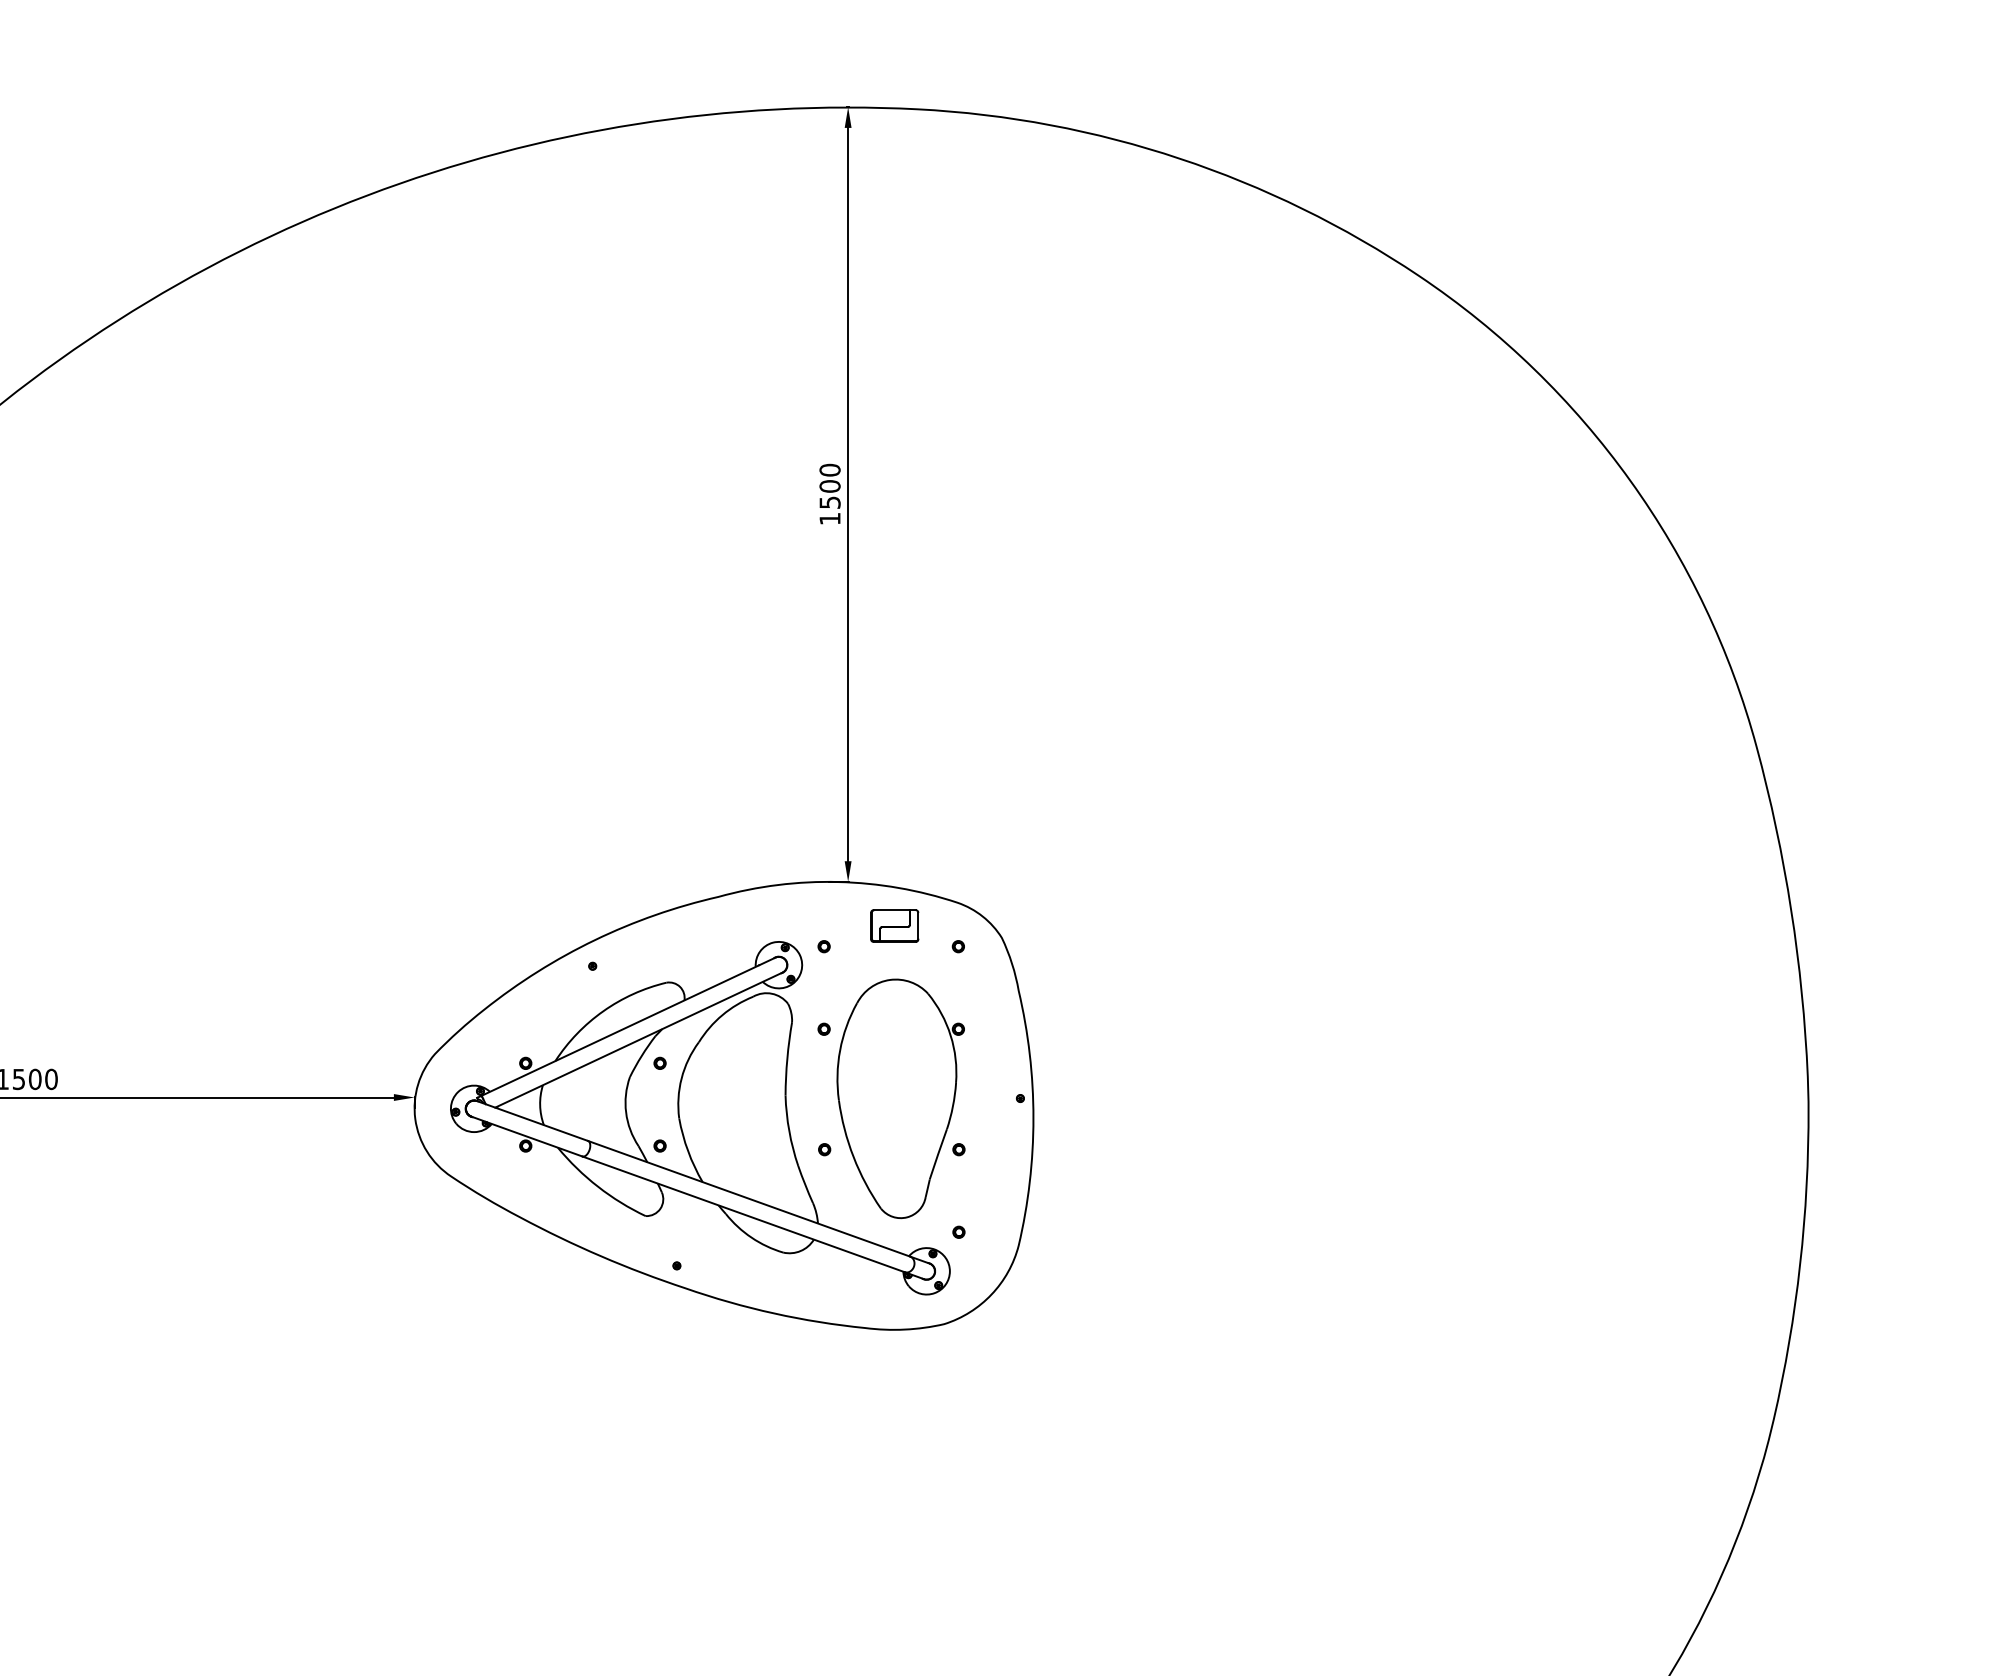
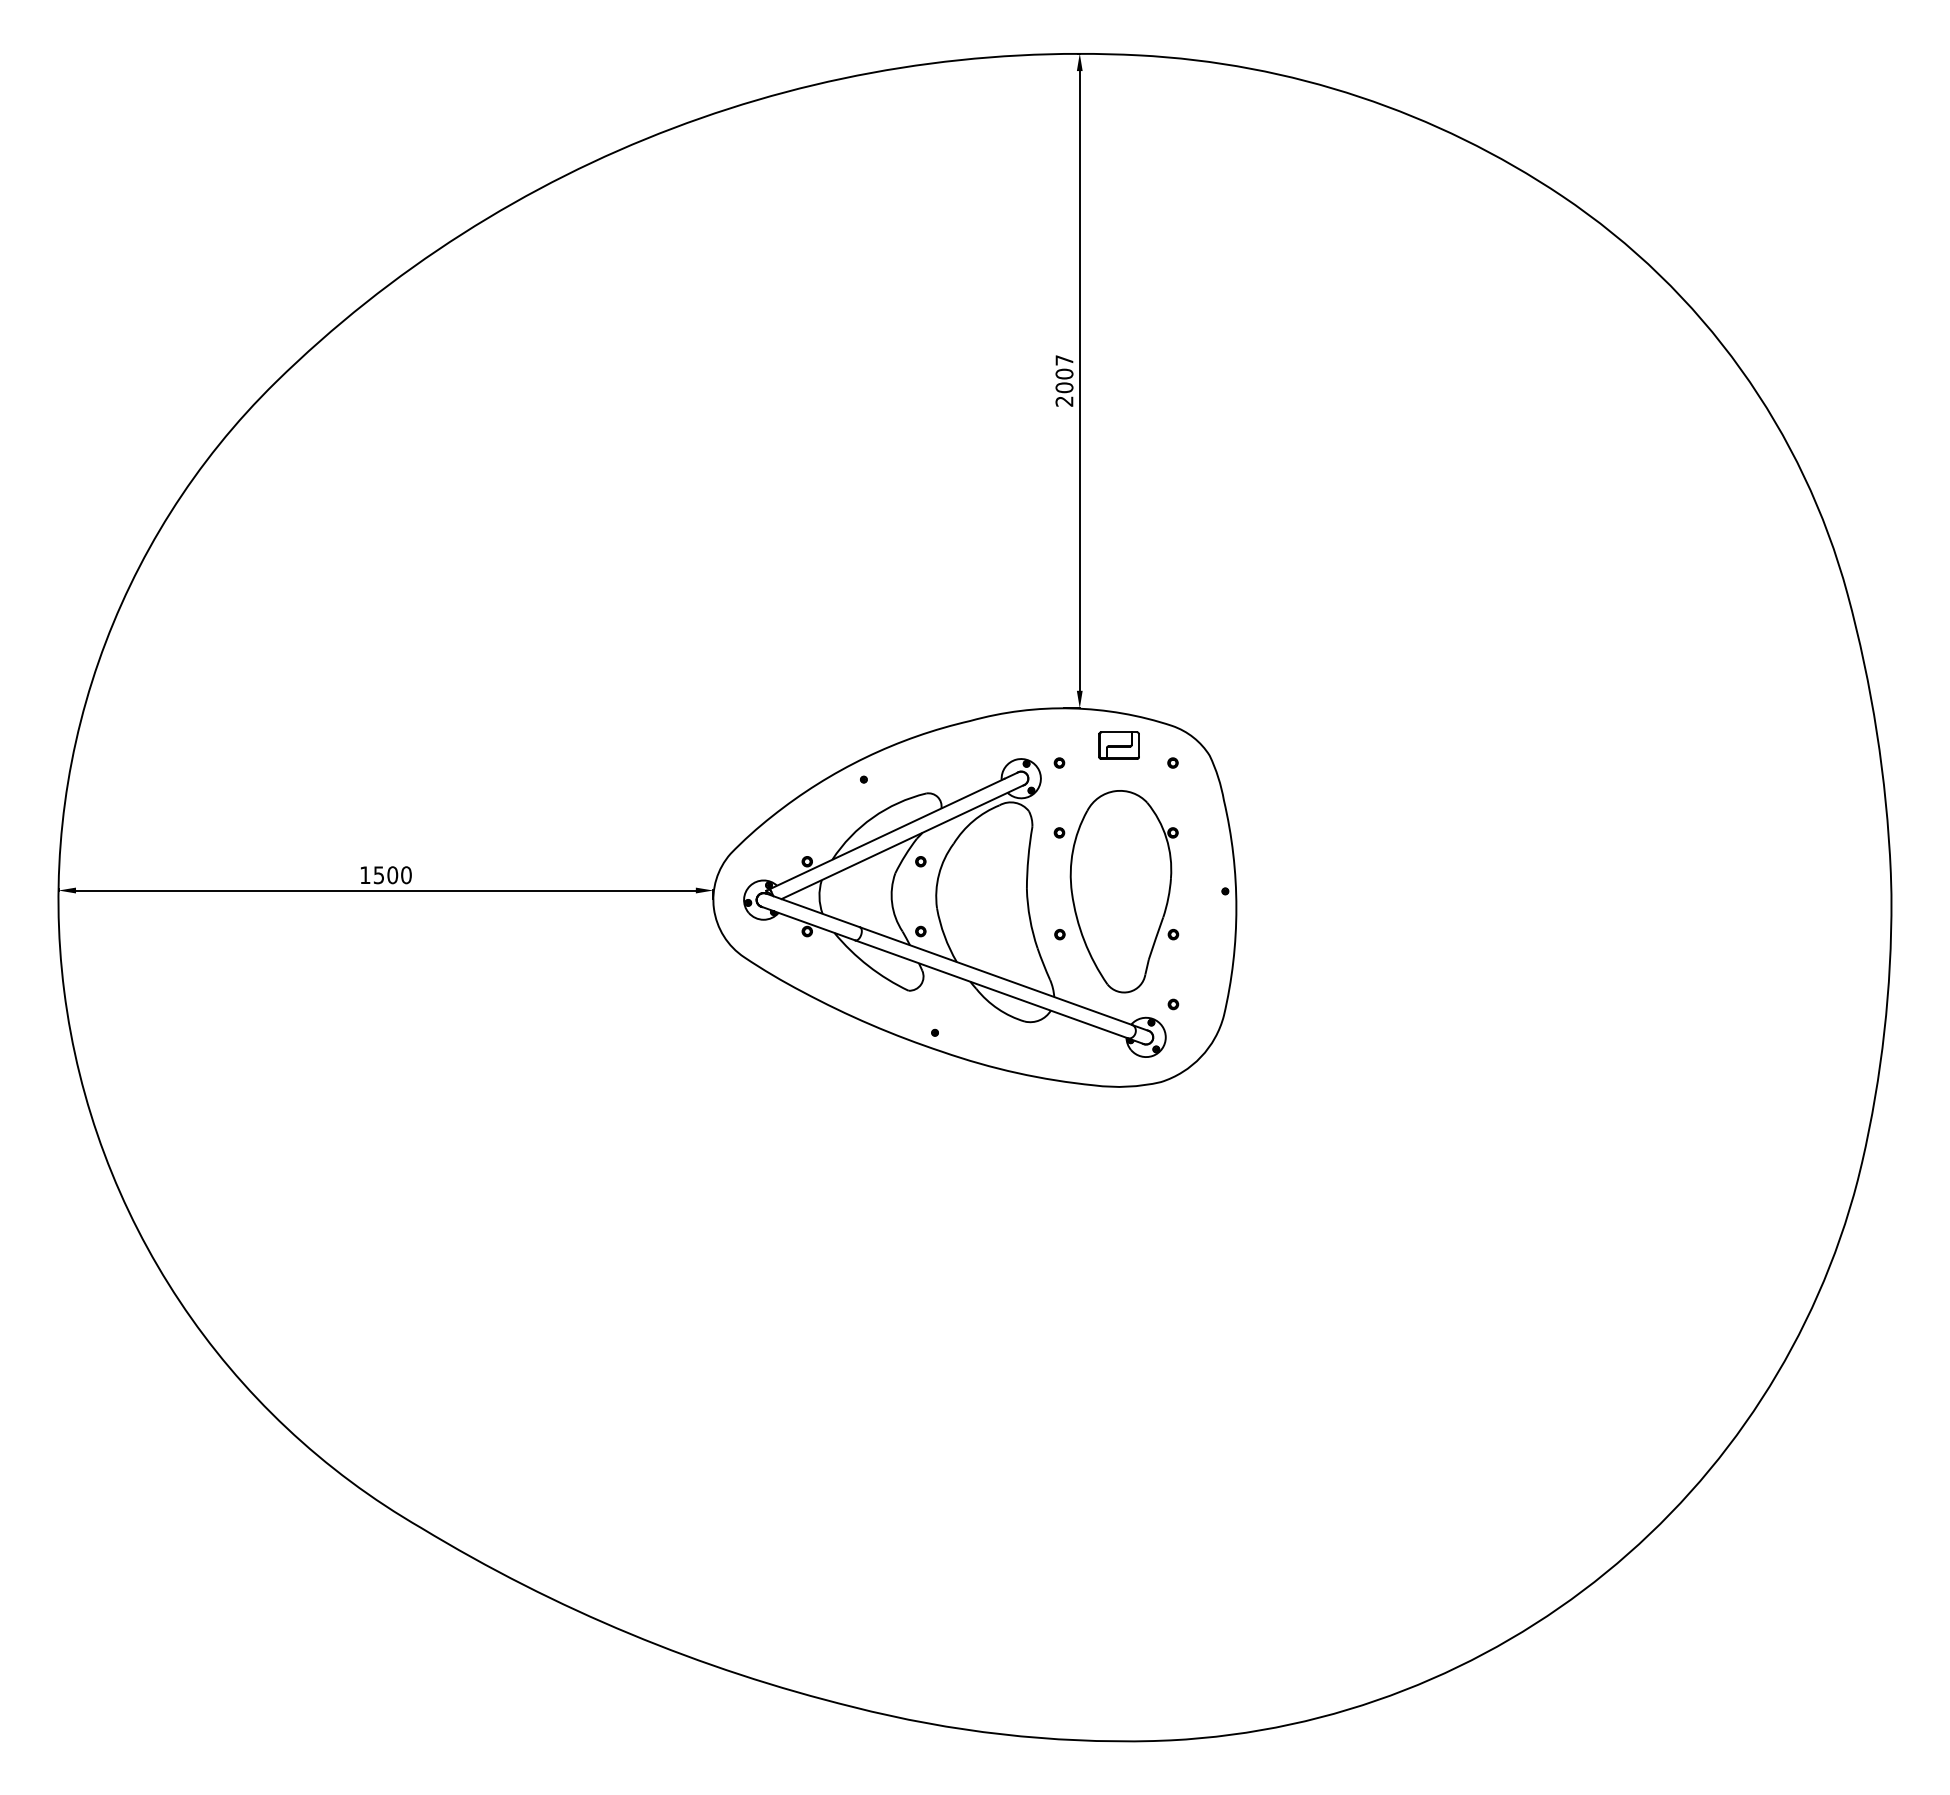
text: (830, 494) -> (1064, 380), 1500 -> 2007

